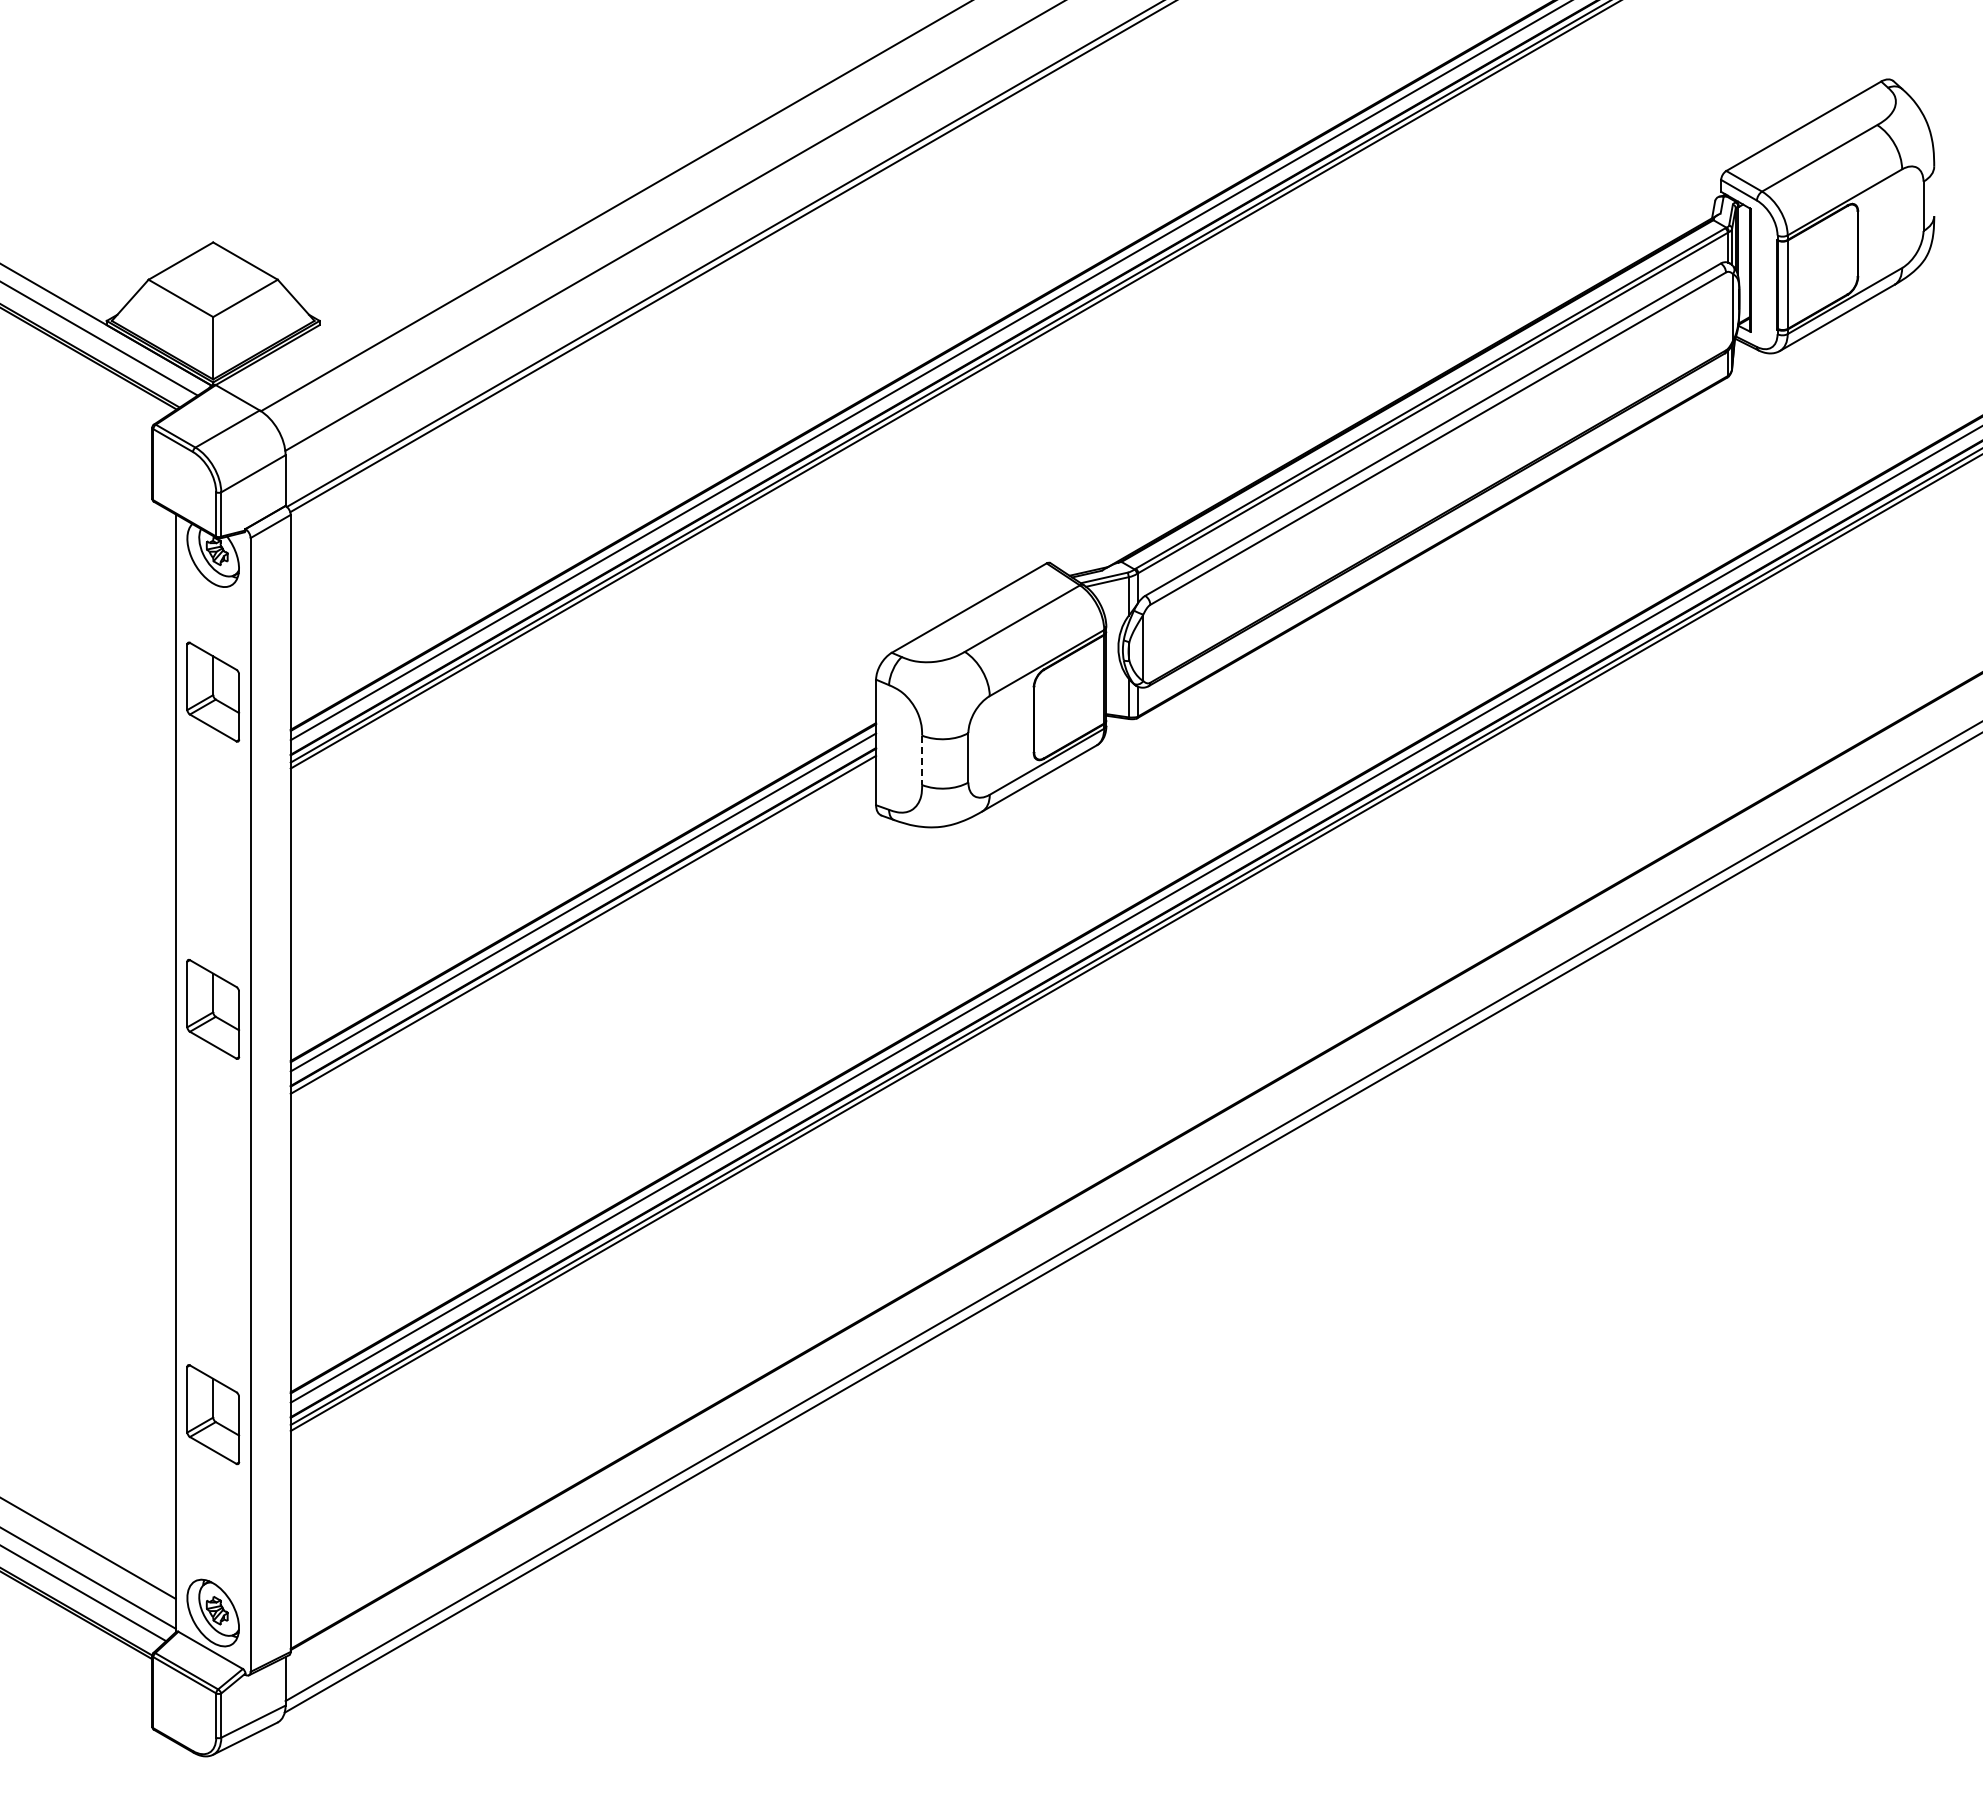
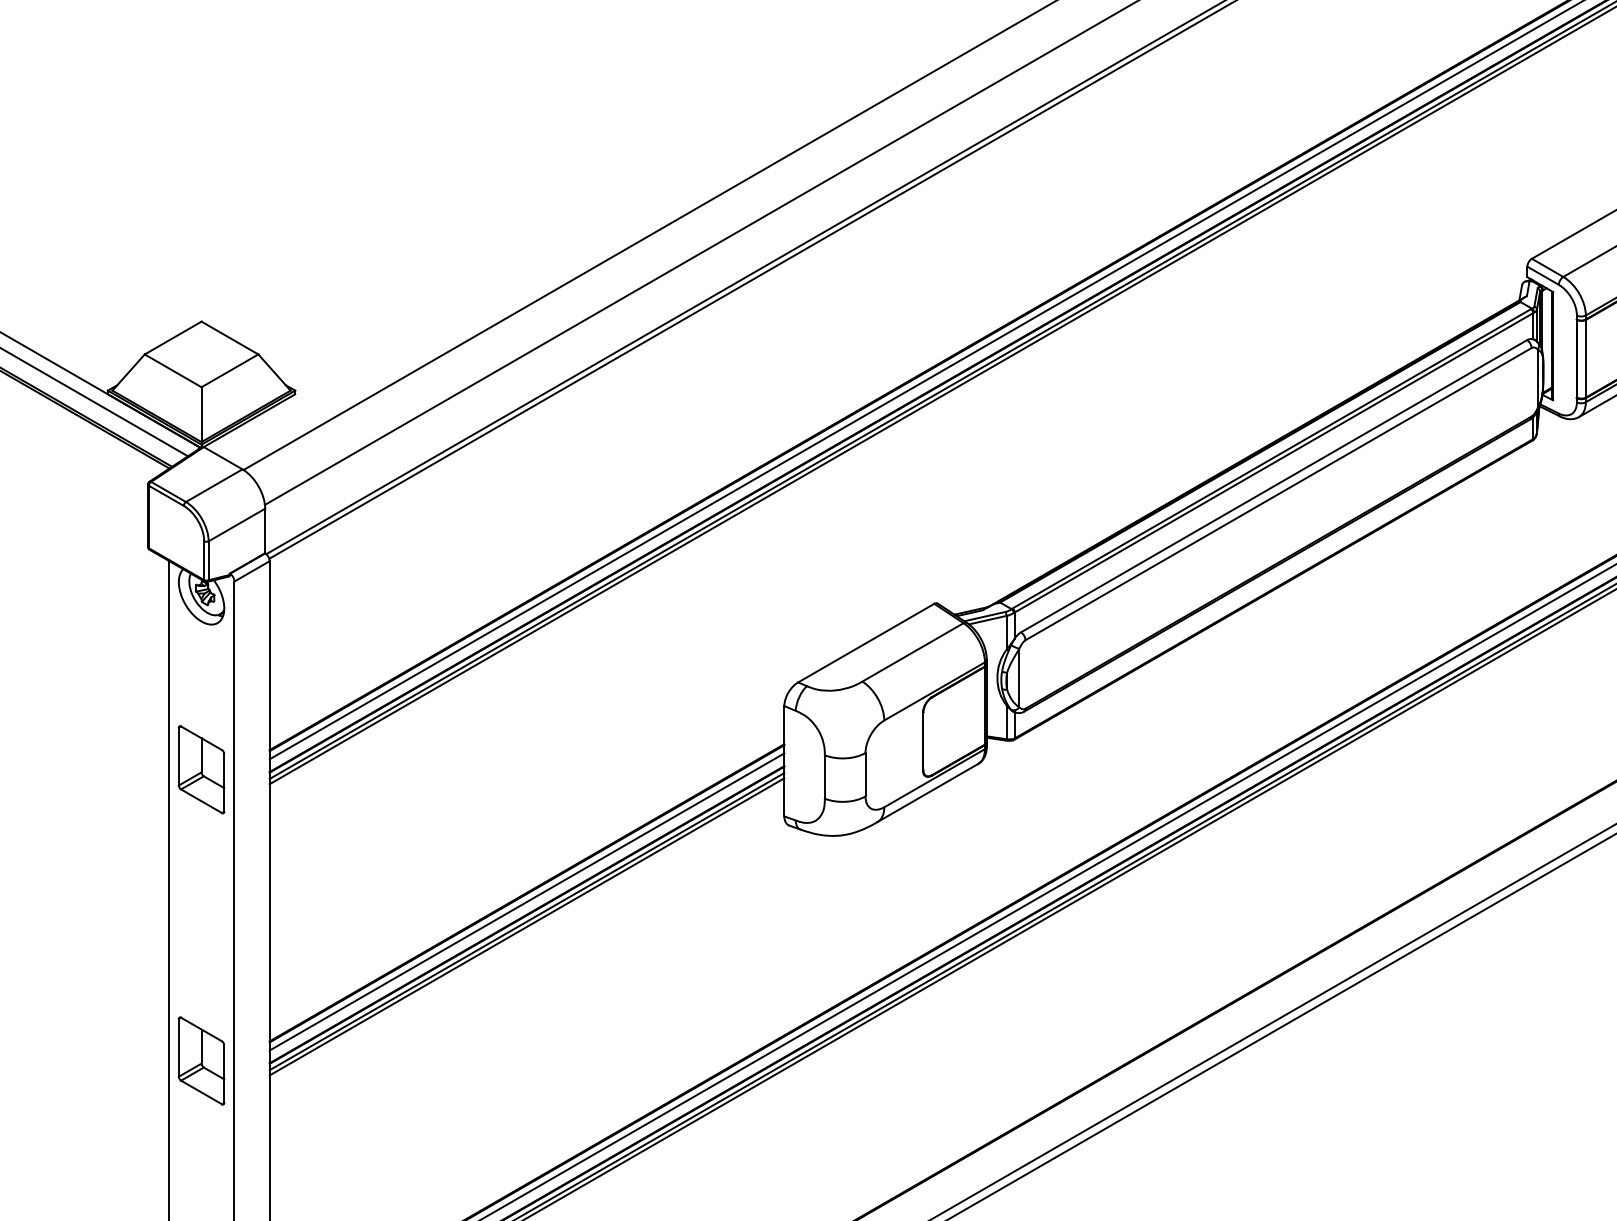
part: (213, 691) -> (201, 769), moved
line: (922, 760) -> (825, 777), dashed -> solid
line: (583, 930) -> (527, 926), added
part: (213, 1008) -> (201, 1060), moved

